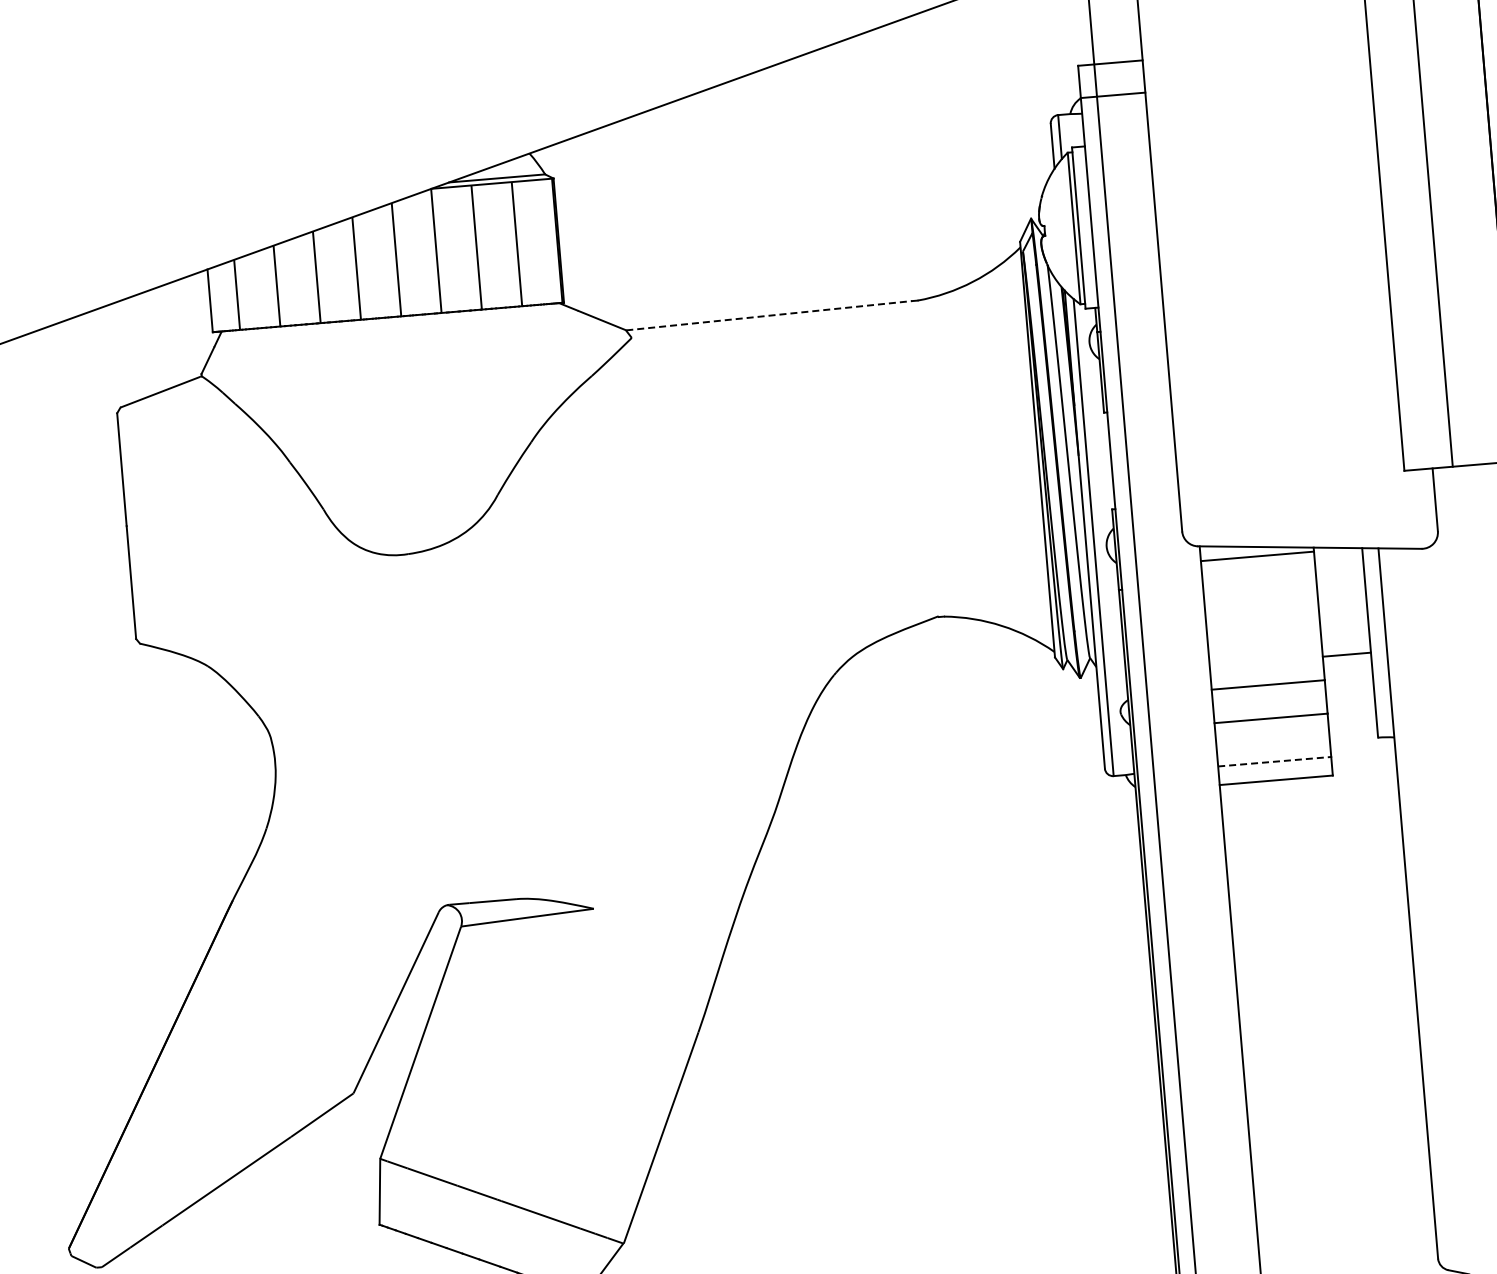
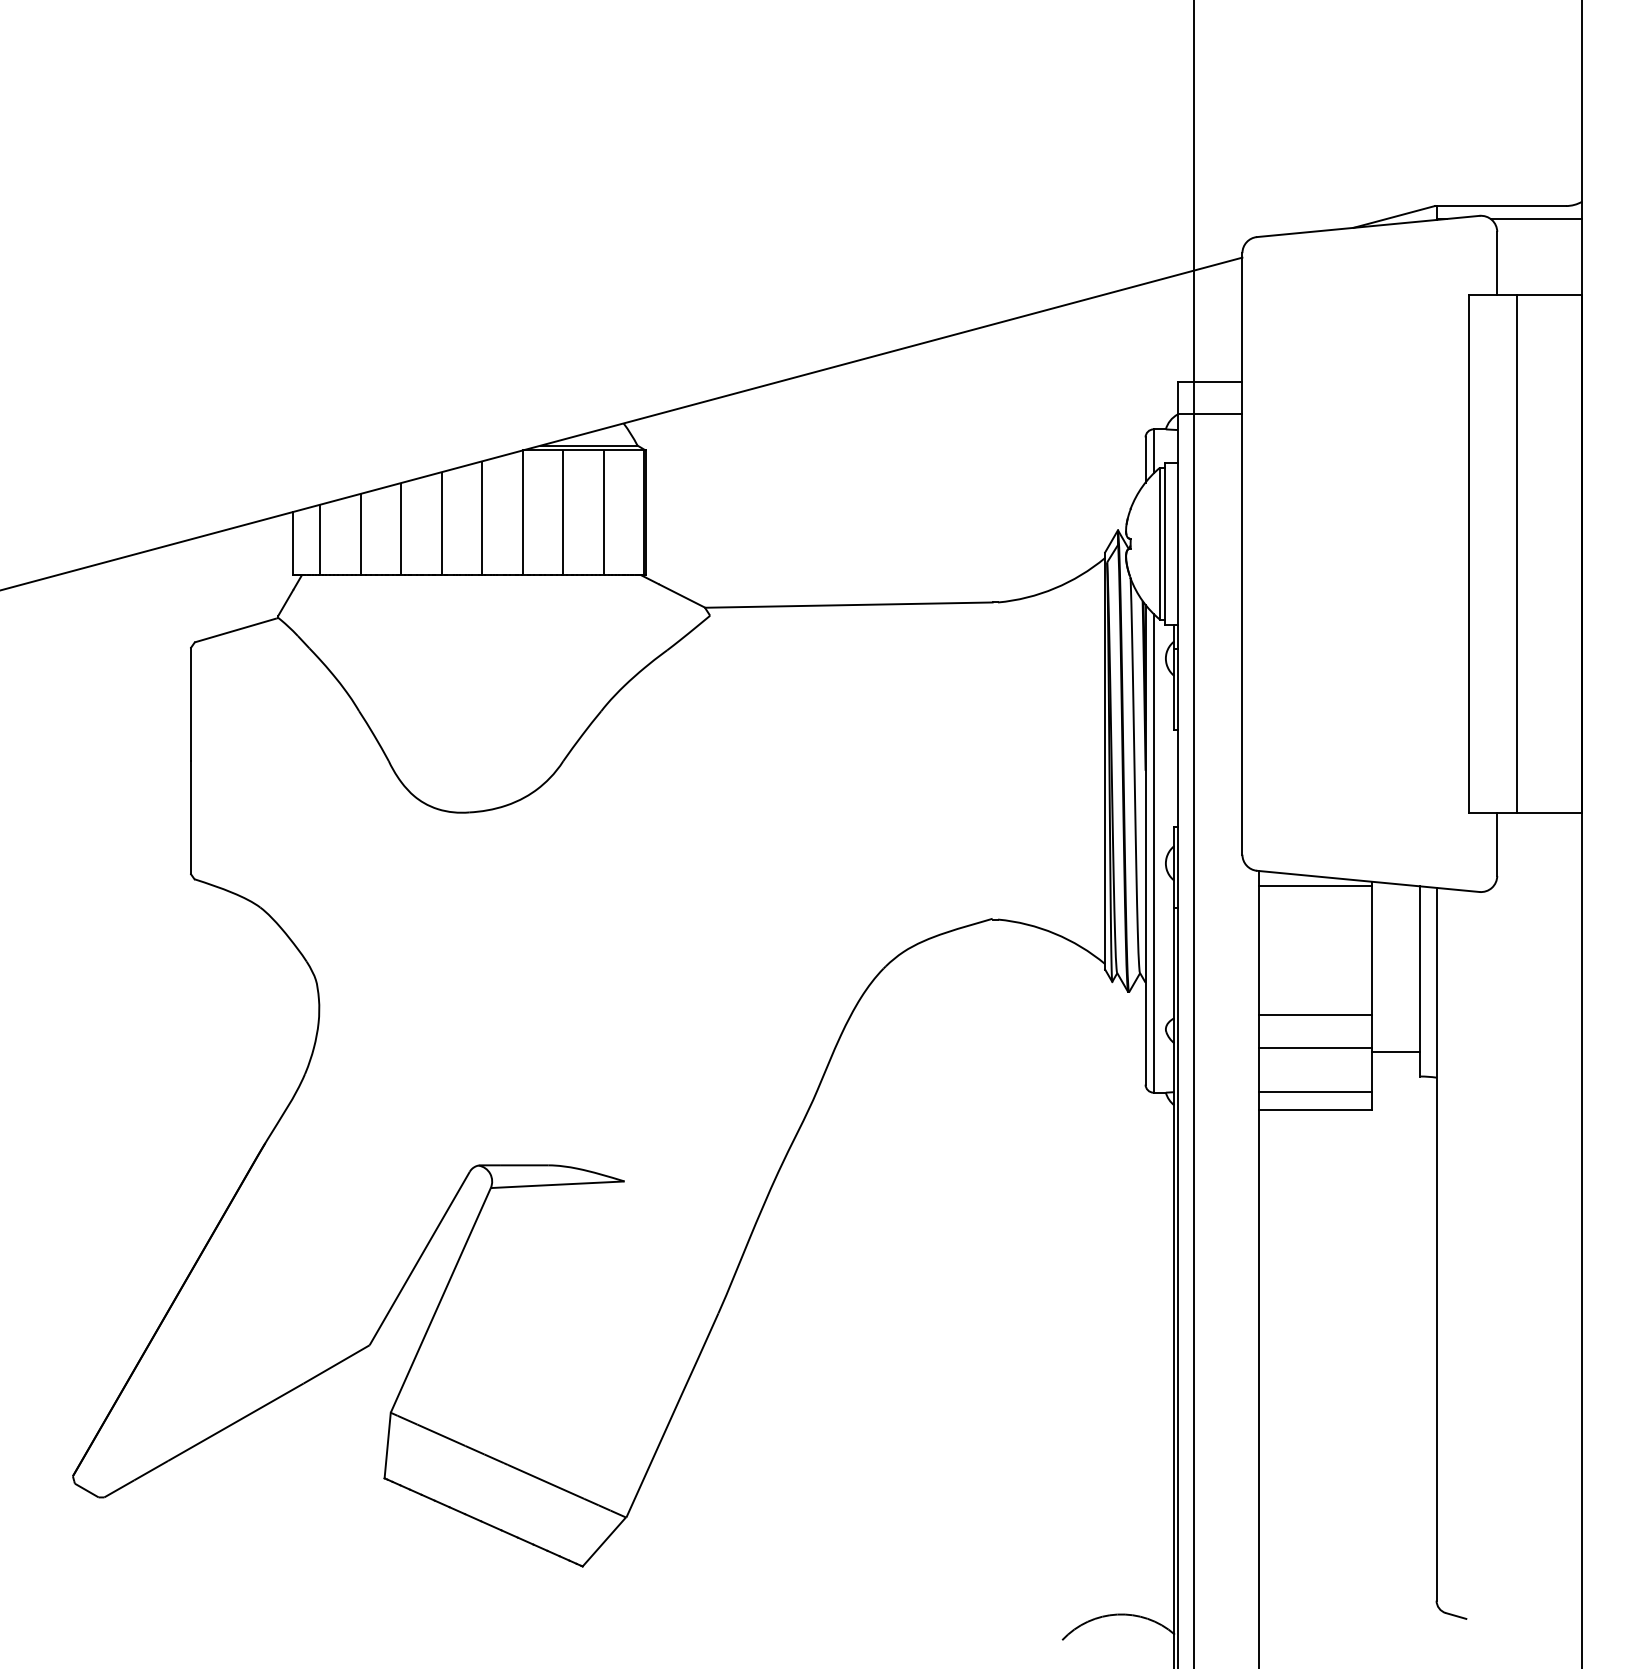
line: (768, 316) -> (848, 605), dashed -> solid
line: (1347, 654) -> (1396, 1052), moved
line: (1274, 761) -> (1315, 1091), dashed -> solid

